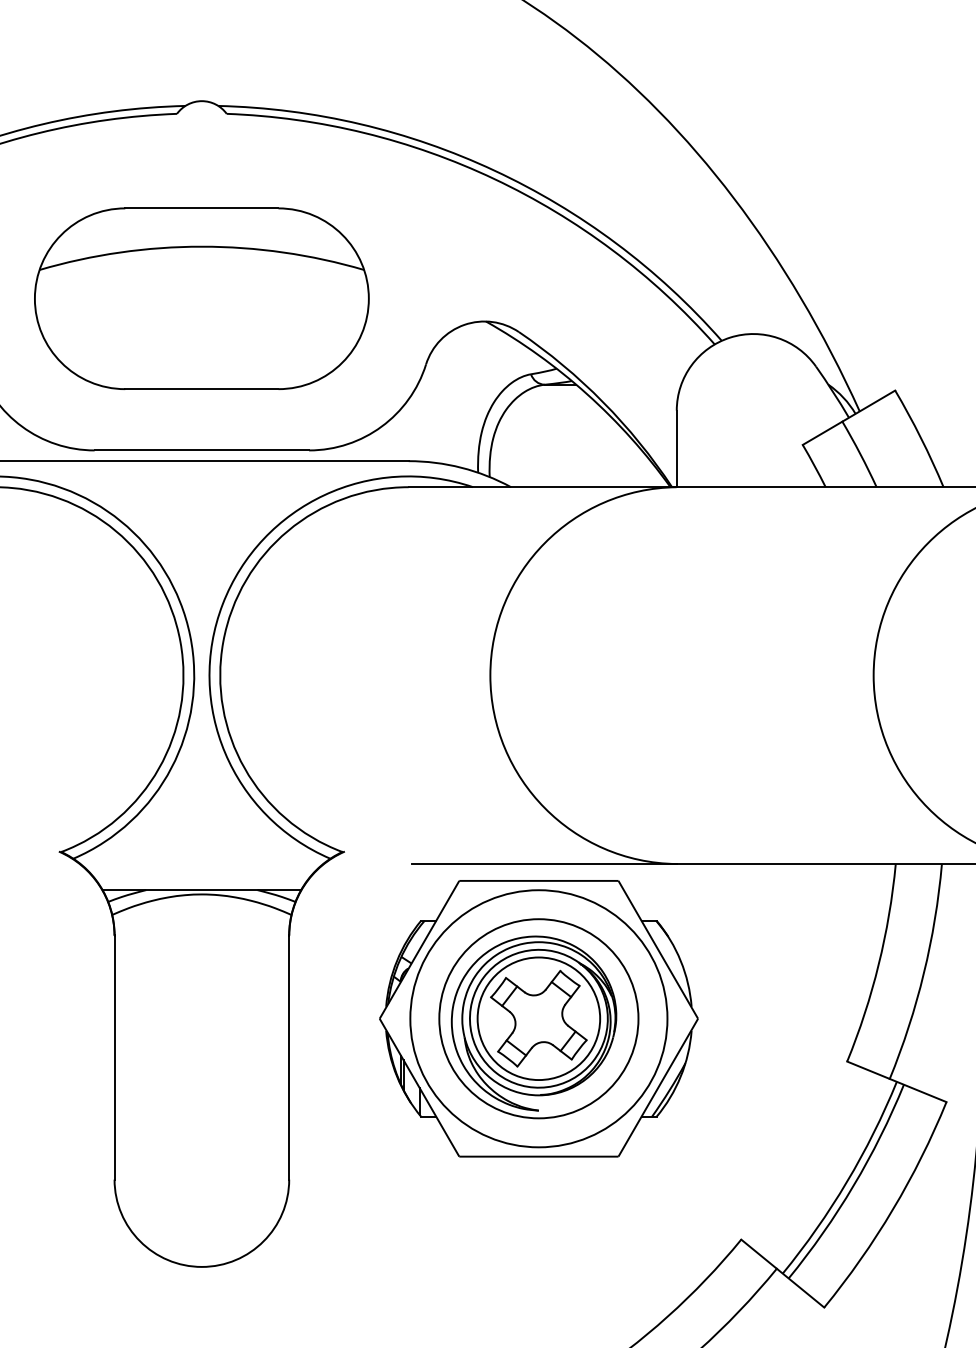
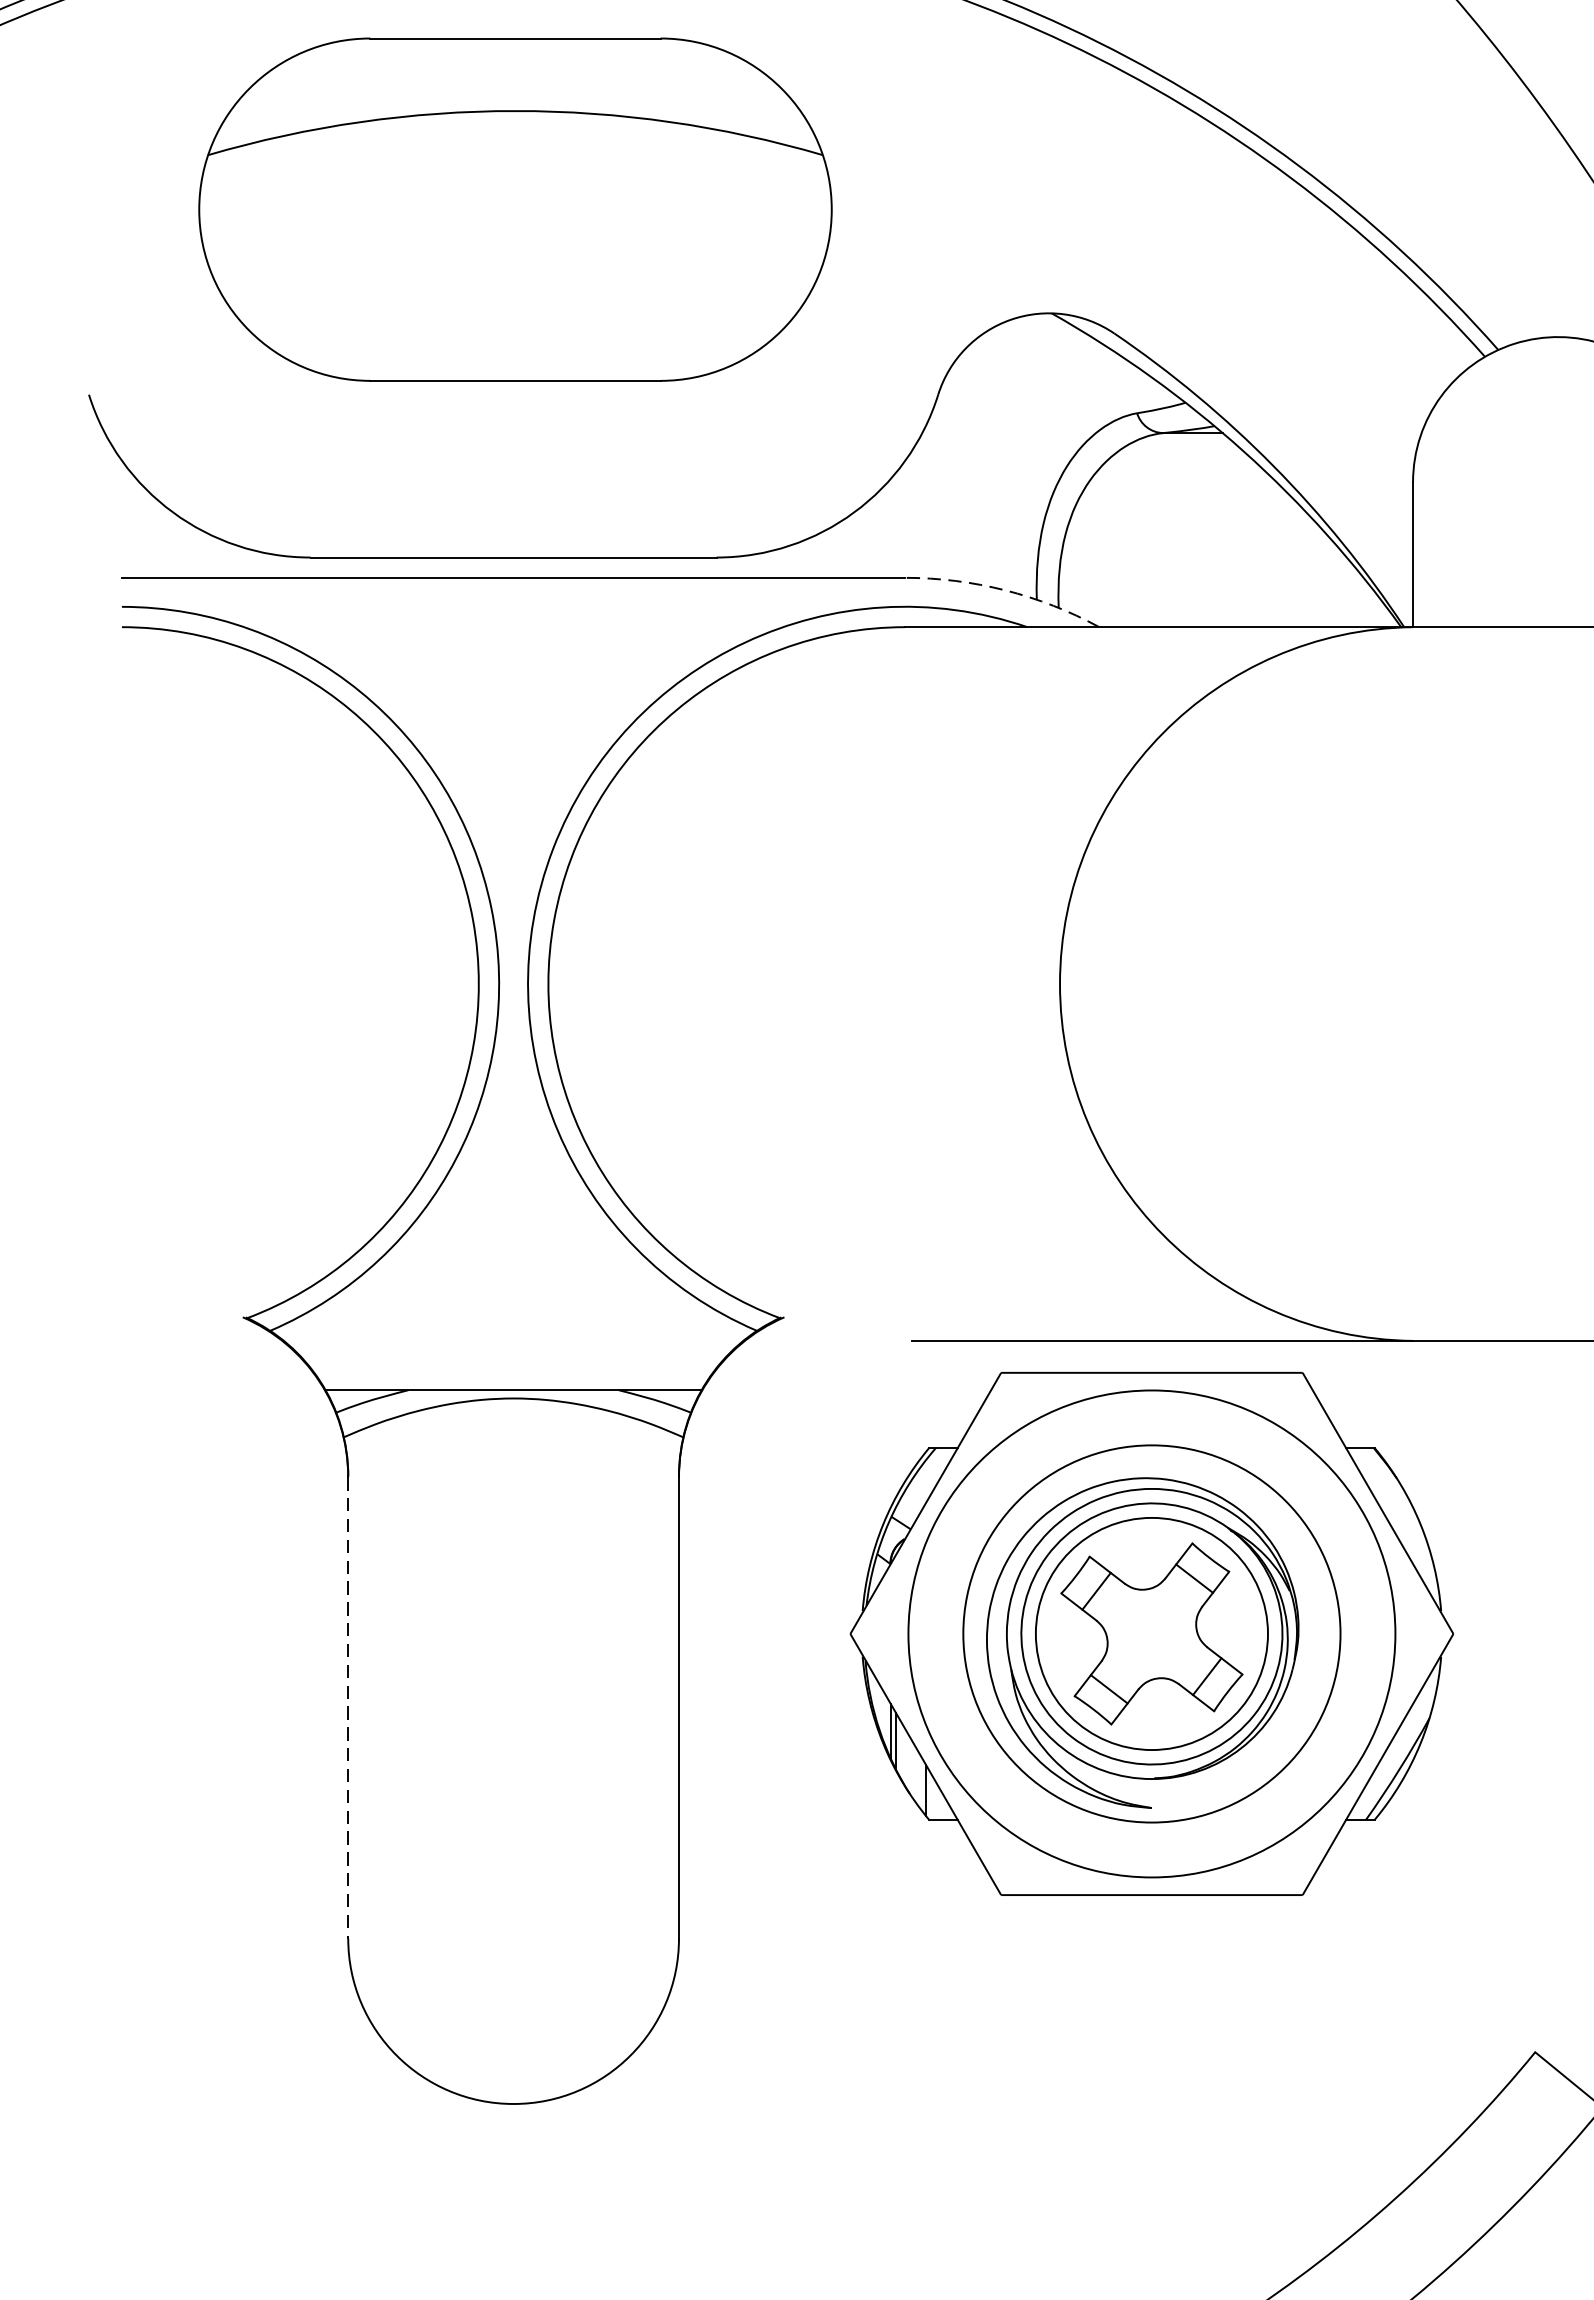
part: (201, 298) -> (514, 209), moved
arc: (461, 467) -> (1005, 589), solid -> dashed
line: (114, 1057) -> (348, 1707), solid -> dashed

